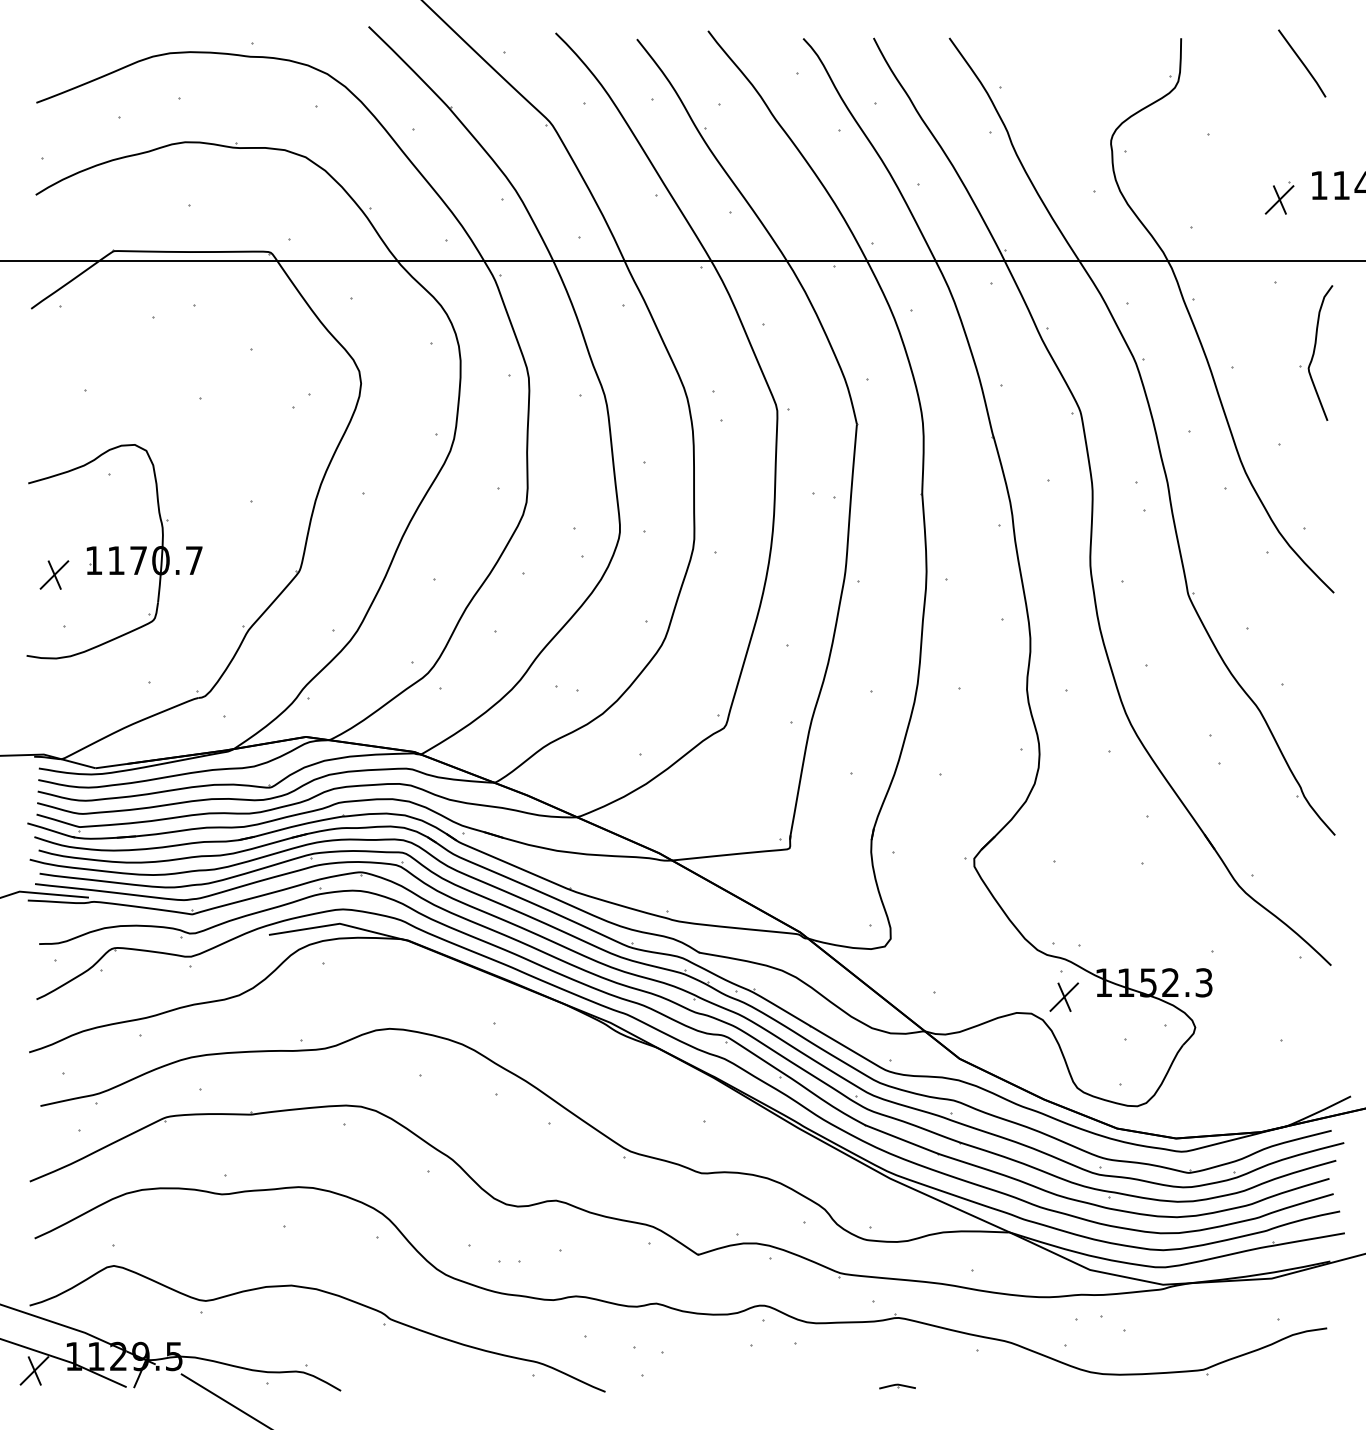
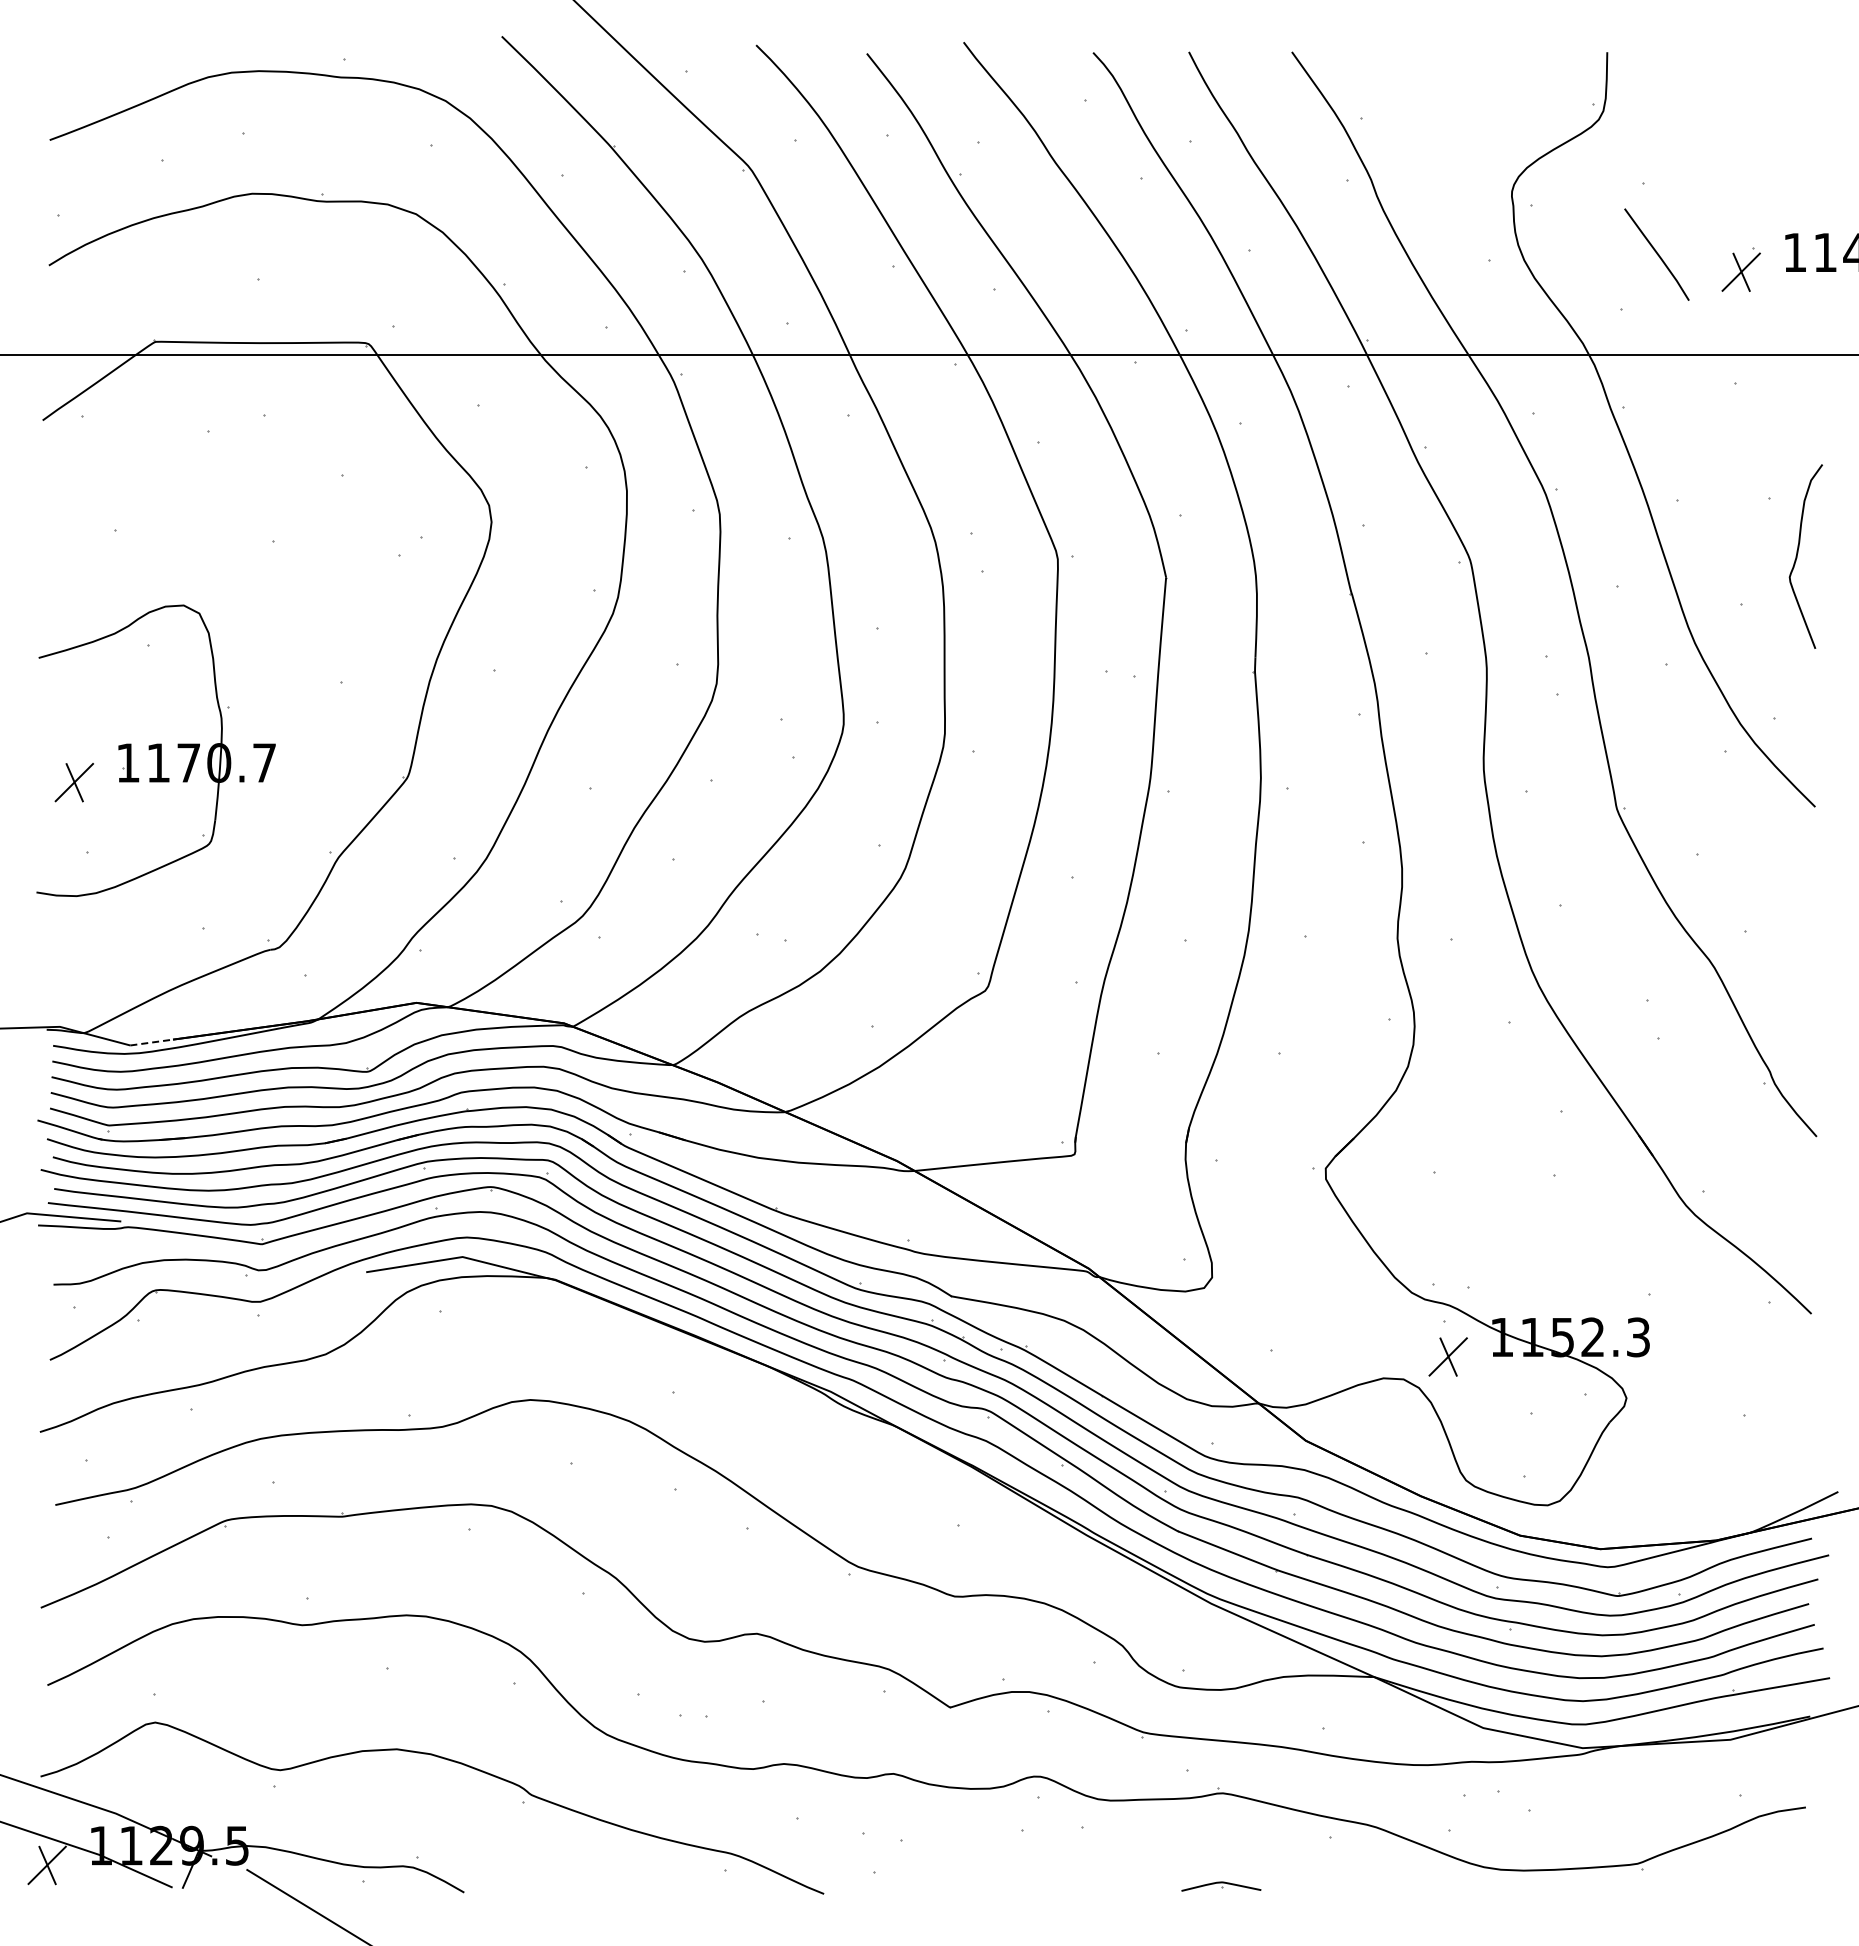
line: (1301, 63) -> (1656, 254), moved
curve: (1315, 350) -> (1798, 553), moved
line: (111, 766) -> (151, 1042), solid -> dashed
part: (897, 1386) -> (1221, 1886), size x1.6

